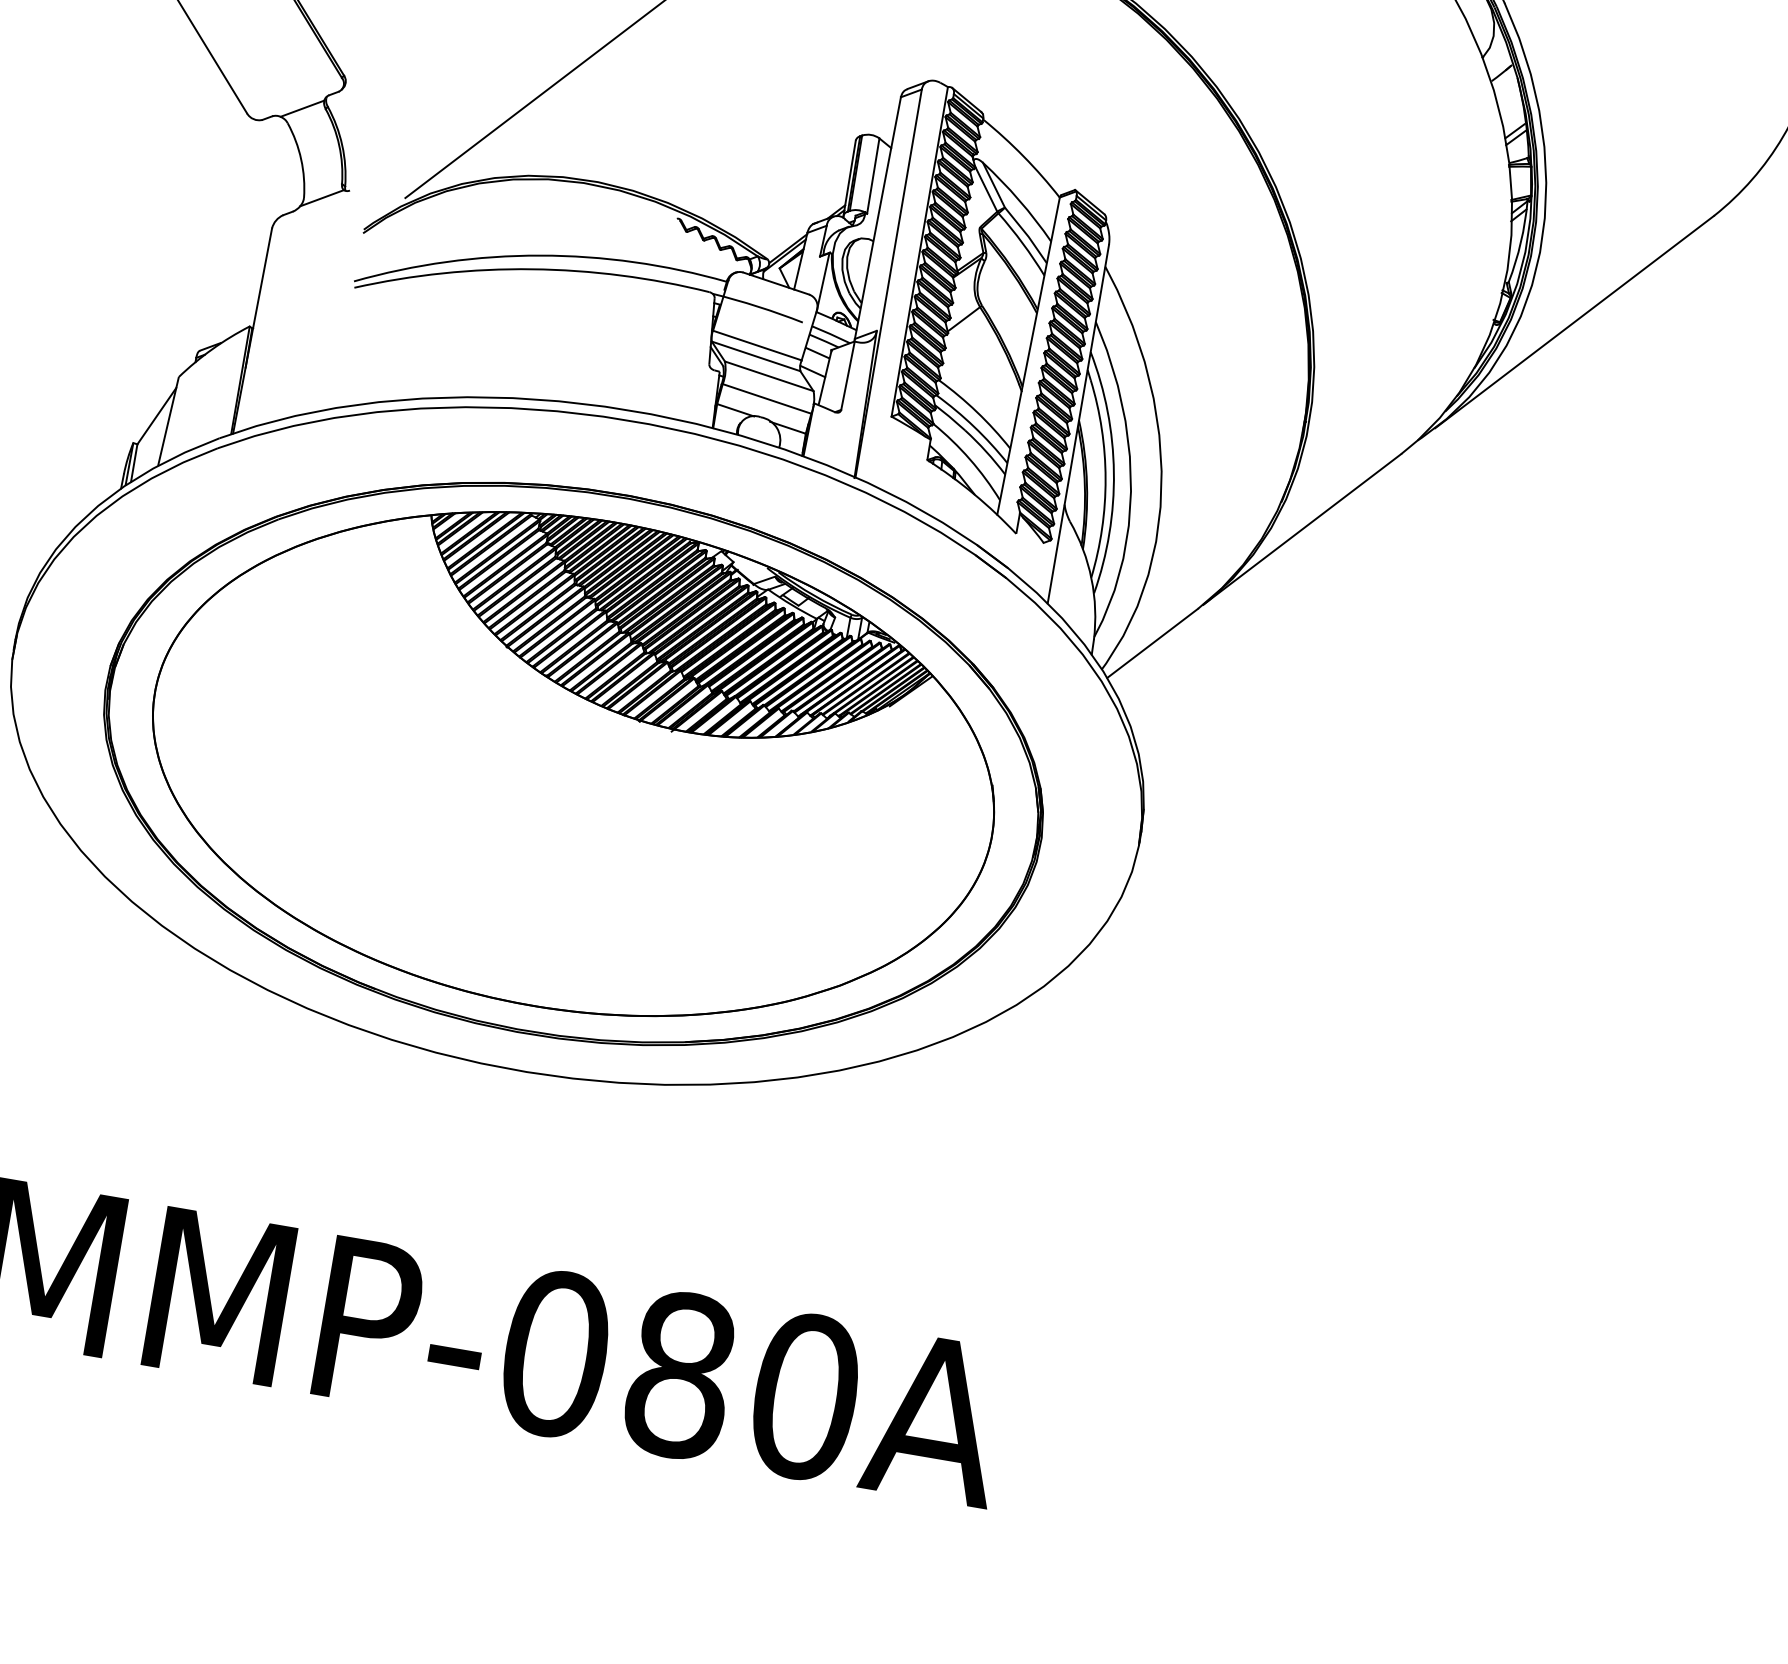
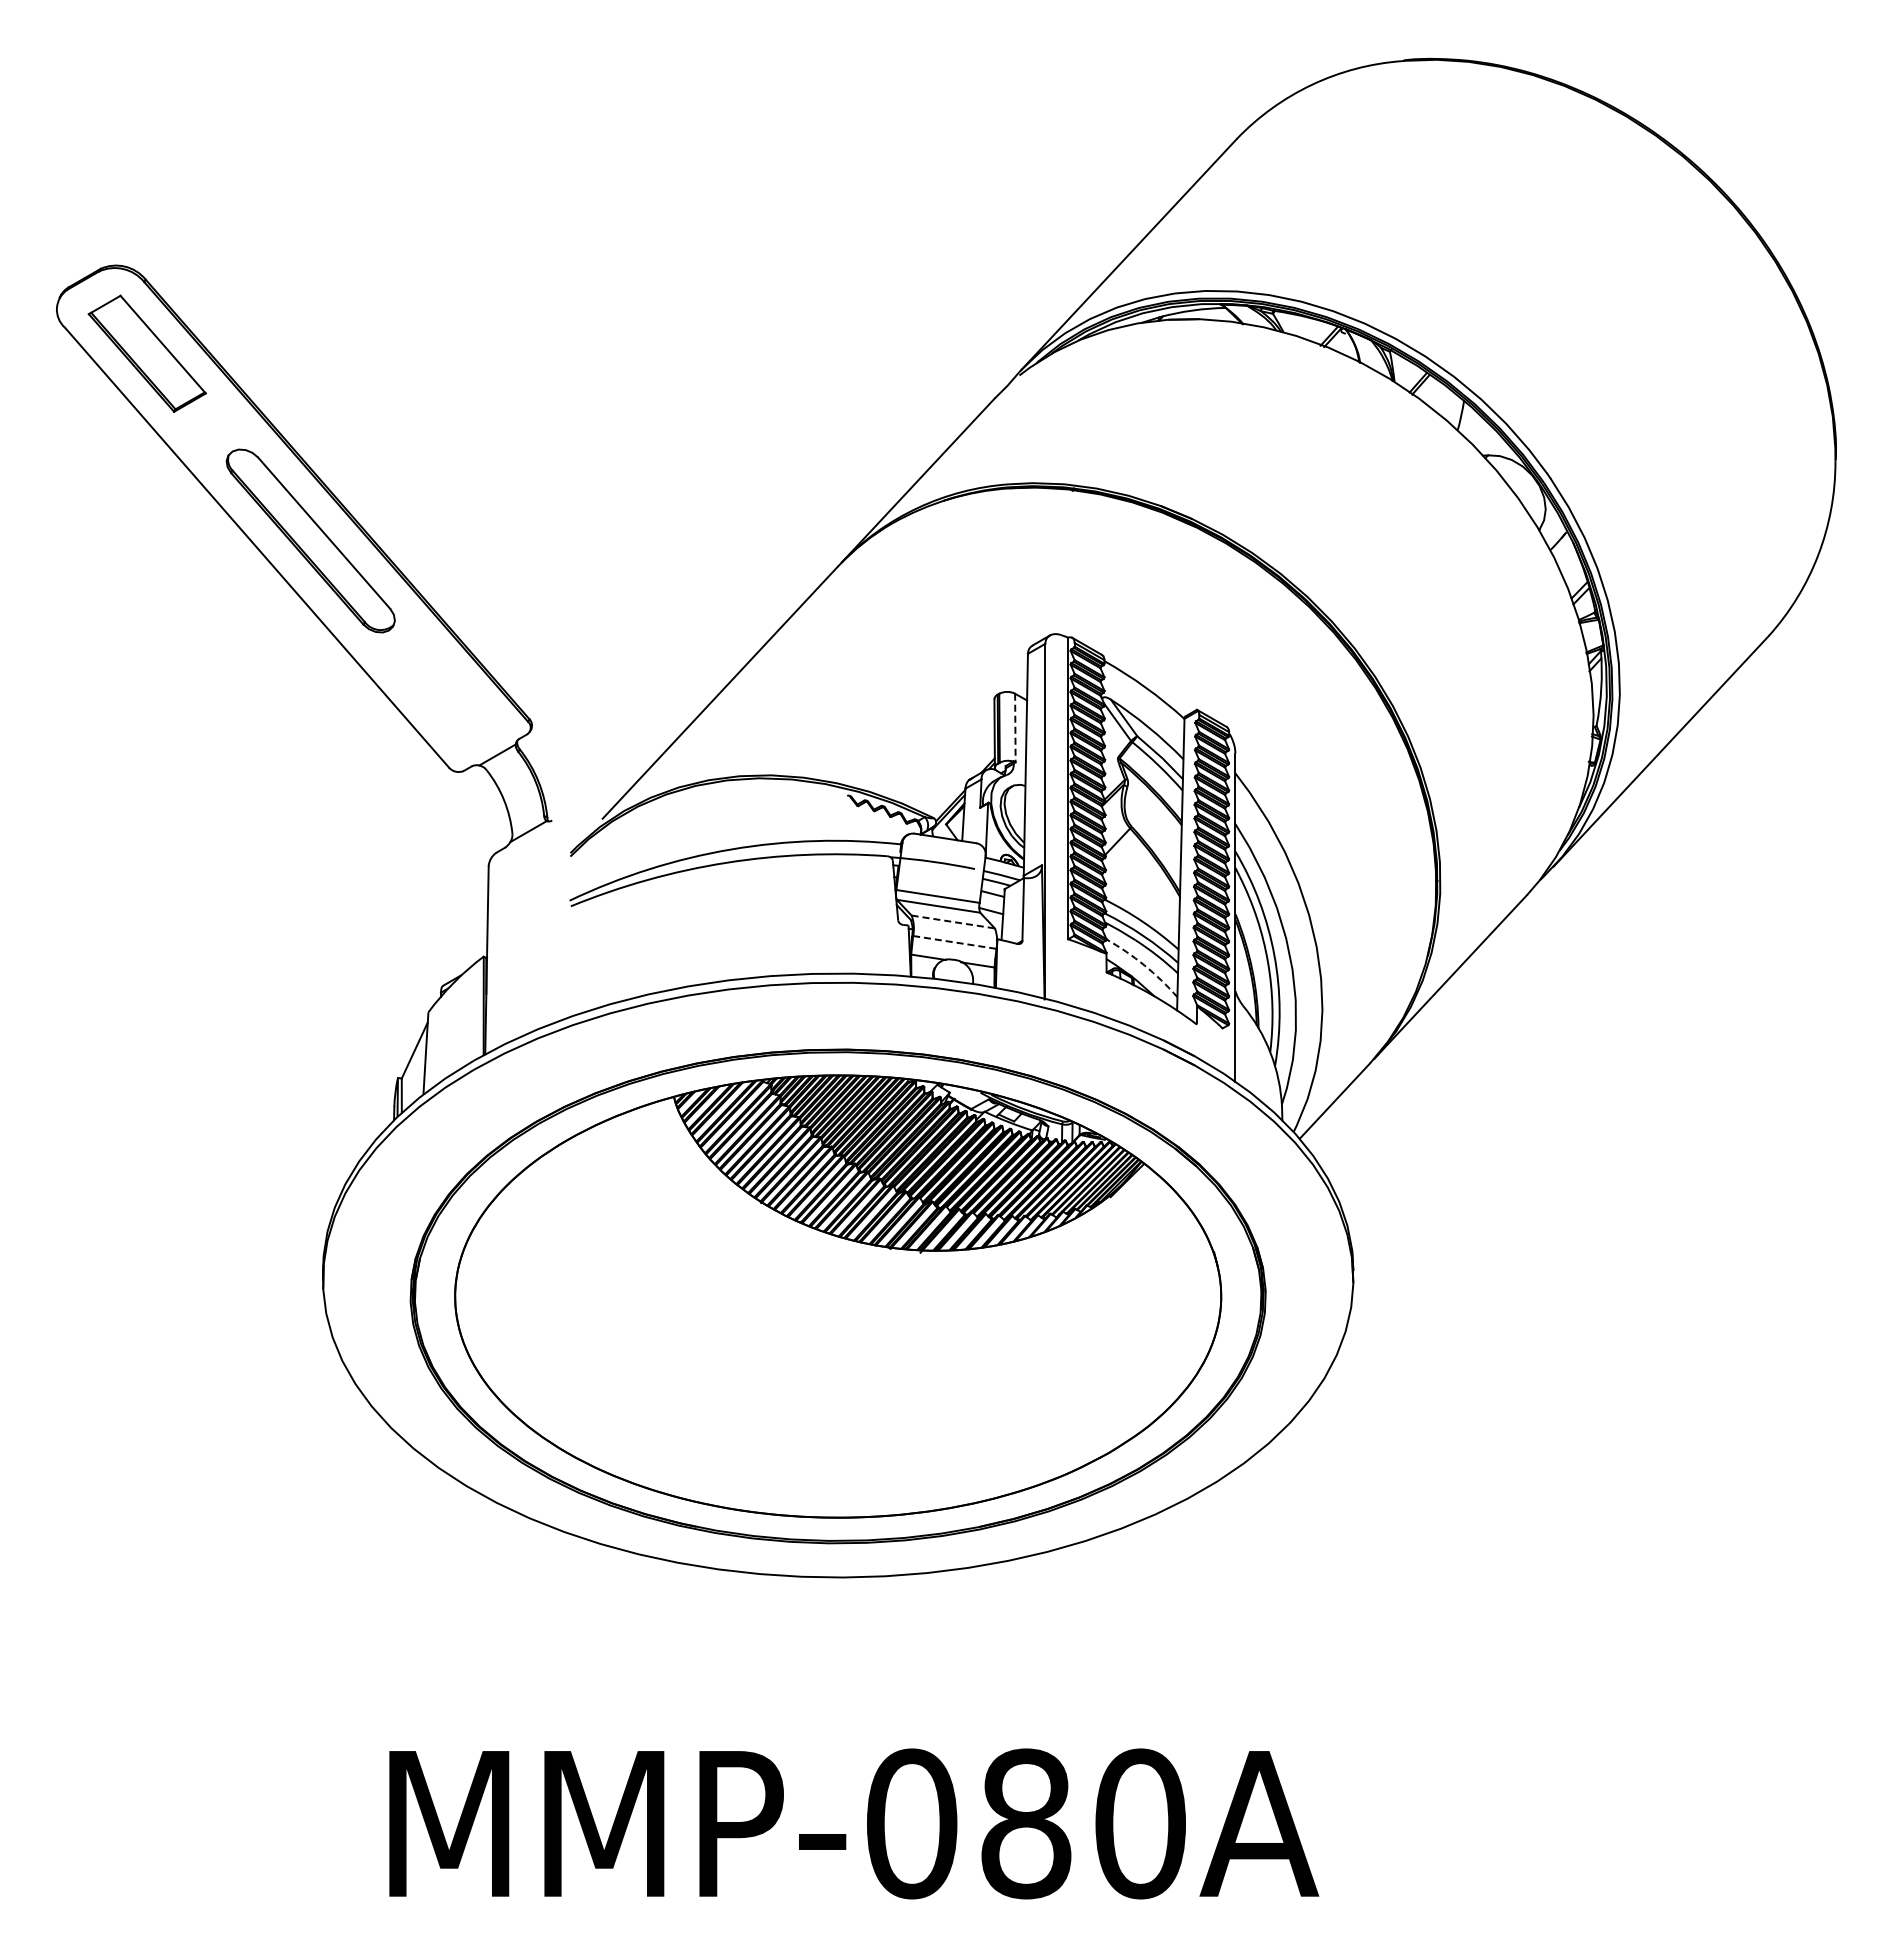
line: (873, 176) -> (1015, 728), solid -> dashed
line: (769, 376) -> (953, 922), solid -> dashed
line: (767, 399) -> (955, 942), solid -> dashed
arc: (970, 459) -> (1144, 965), solid -> dashed

